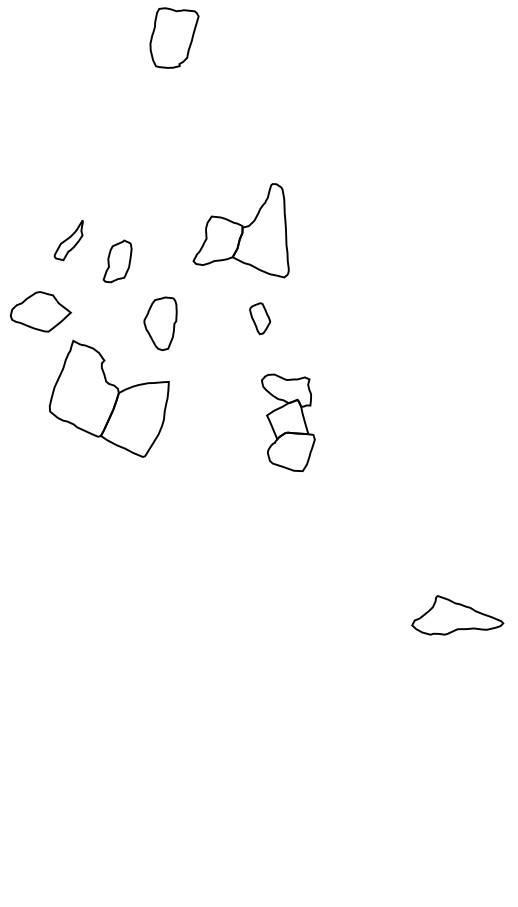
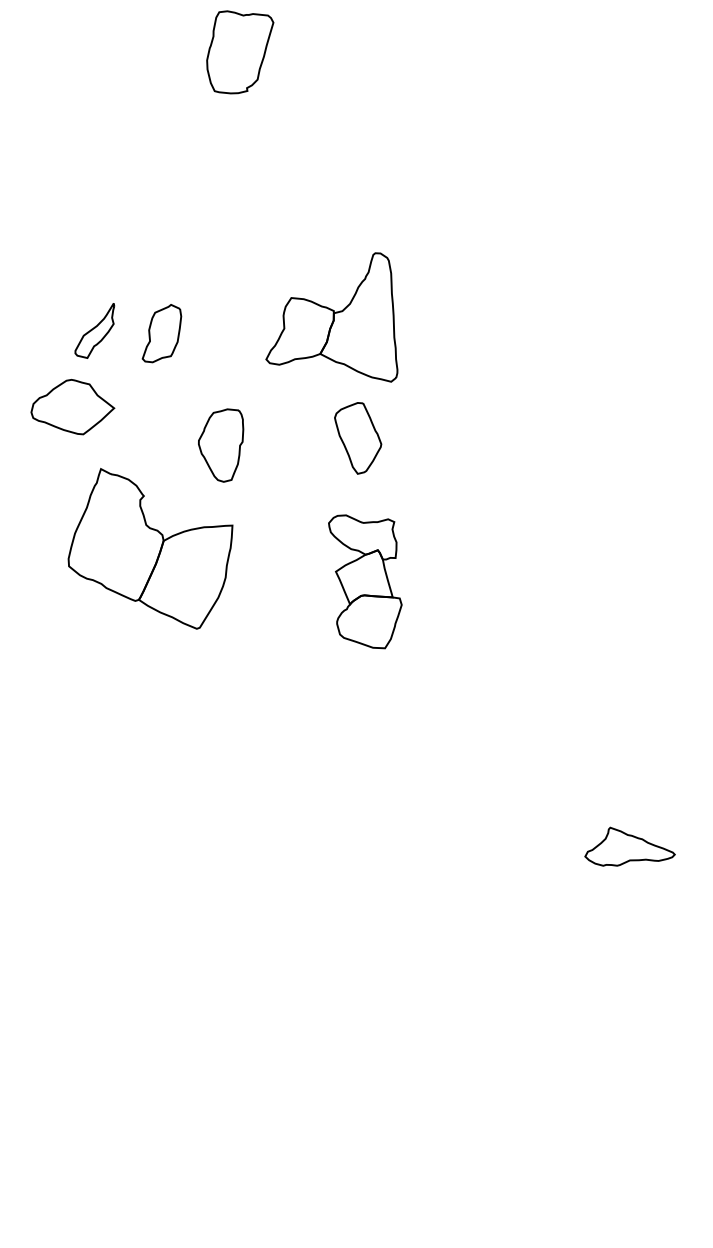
part: (117, 261) -> (161, 333), moved
part: (40, 311) -> (72, 406), moved
part: (259, 318) -> (357, 438), size x1.67
part: (288, 422) -> (365, 581), moved
part: (457, 615) -> (629, 846), size x0.71

